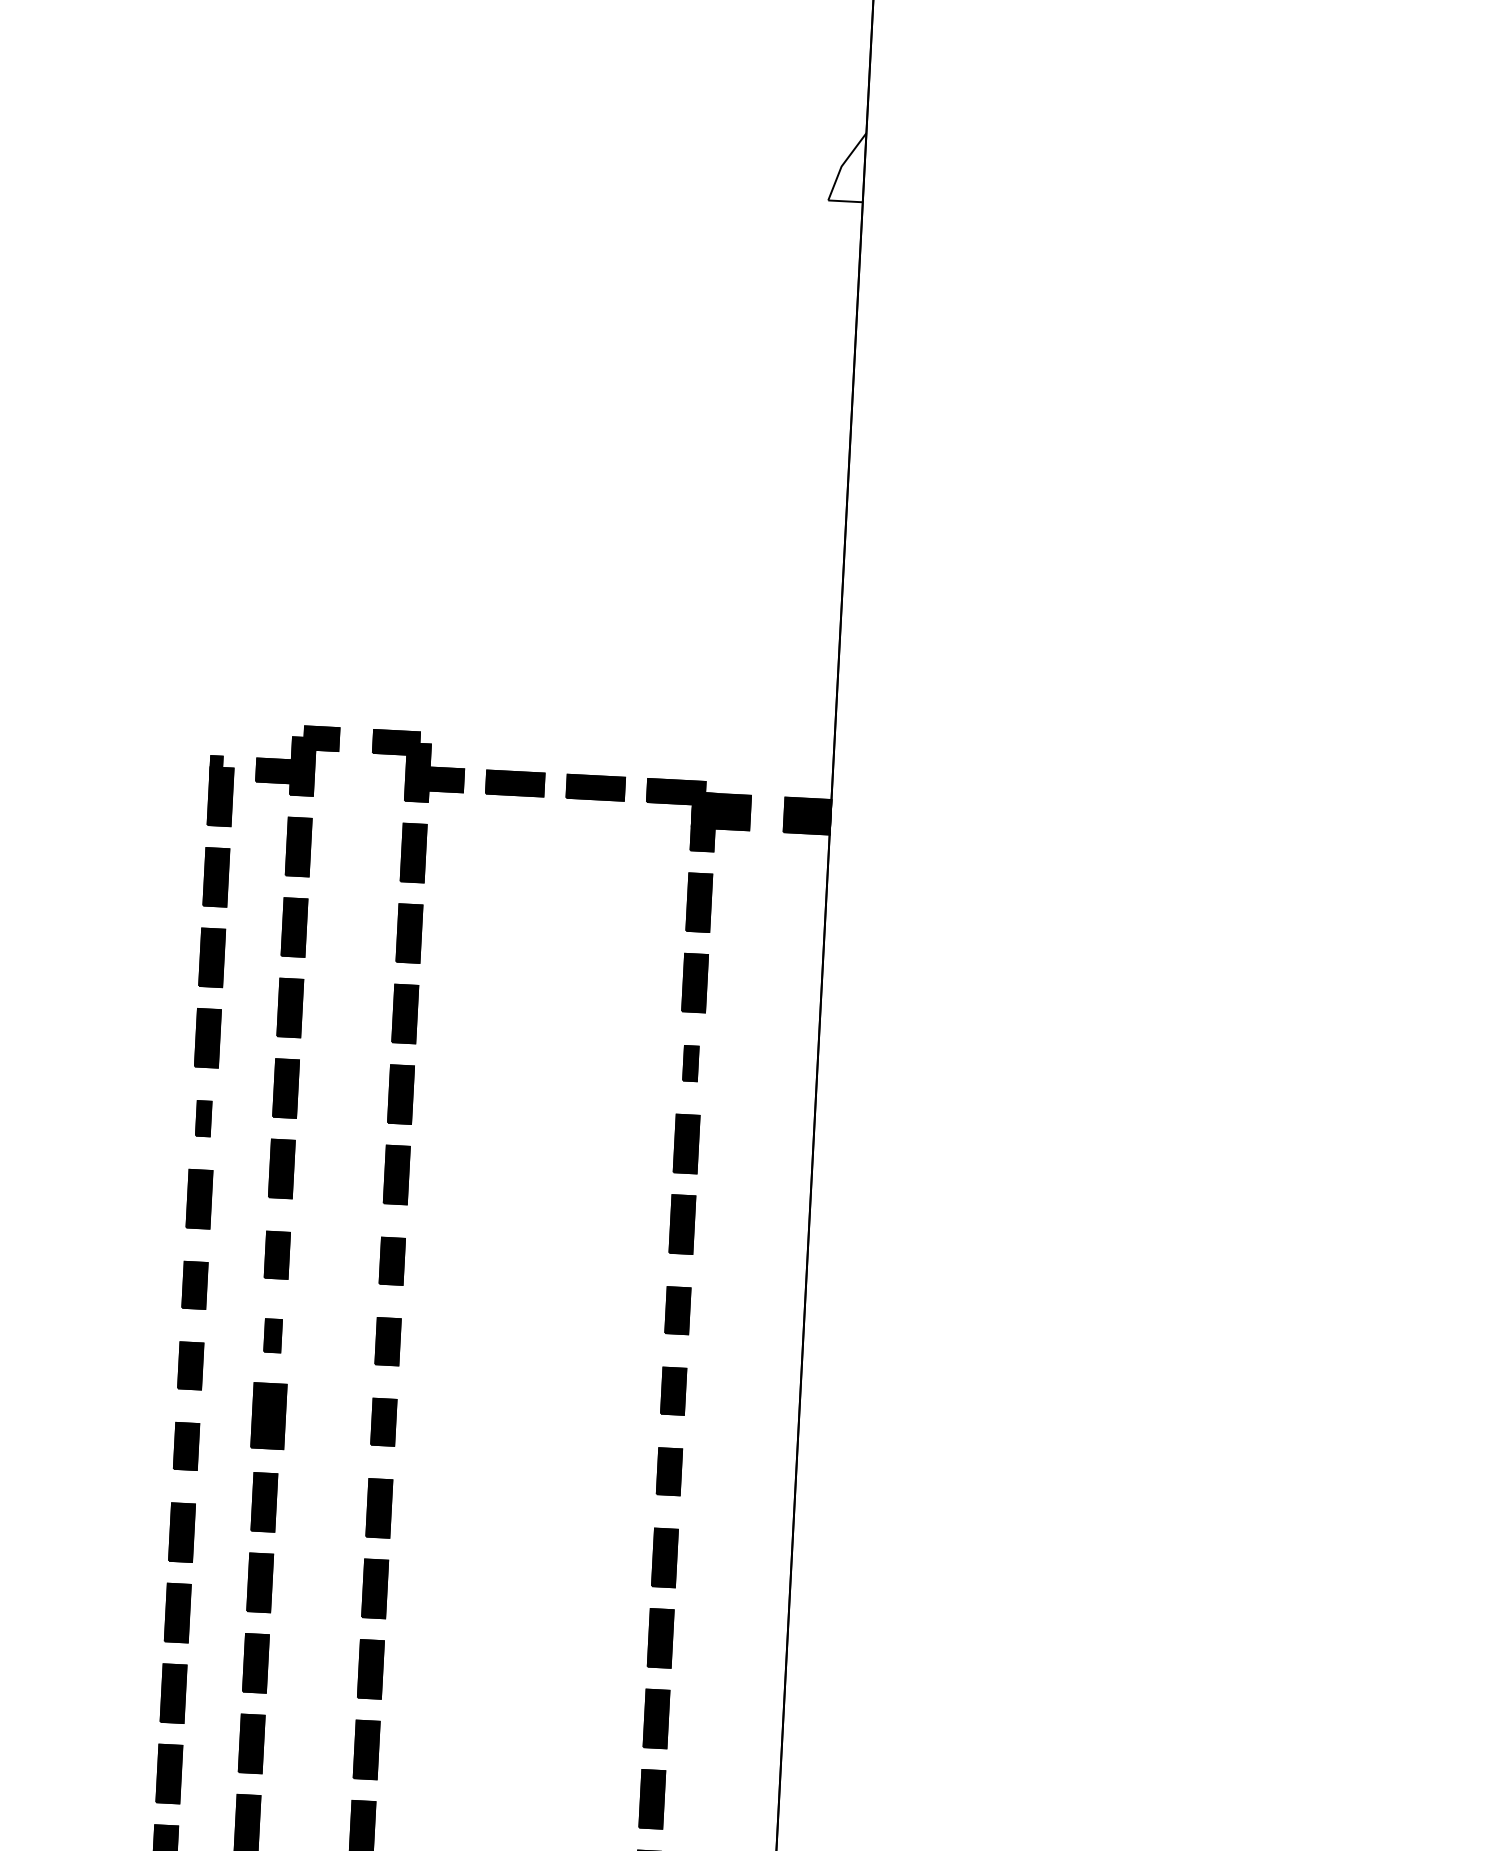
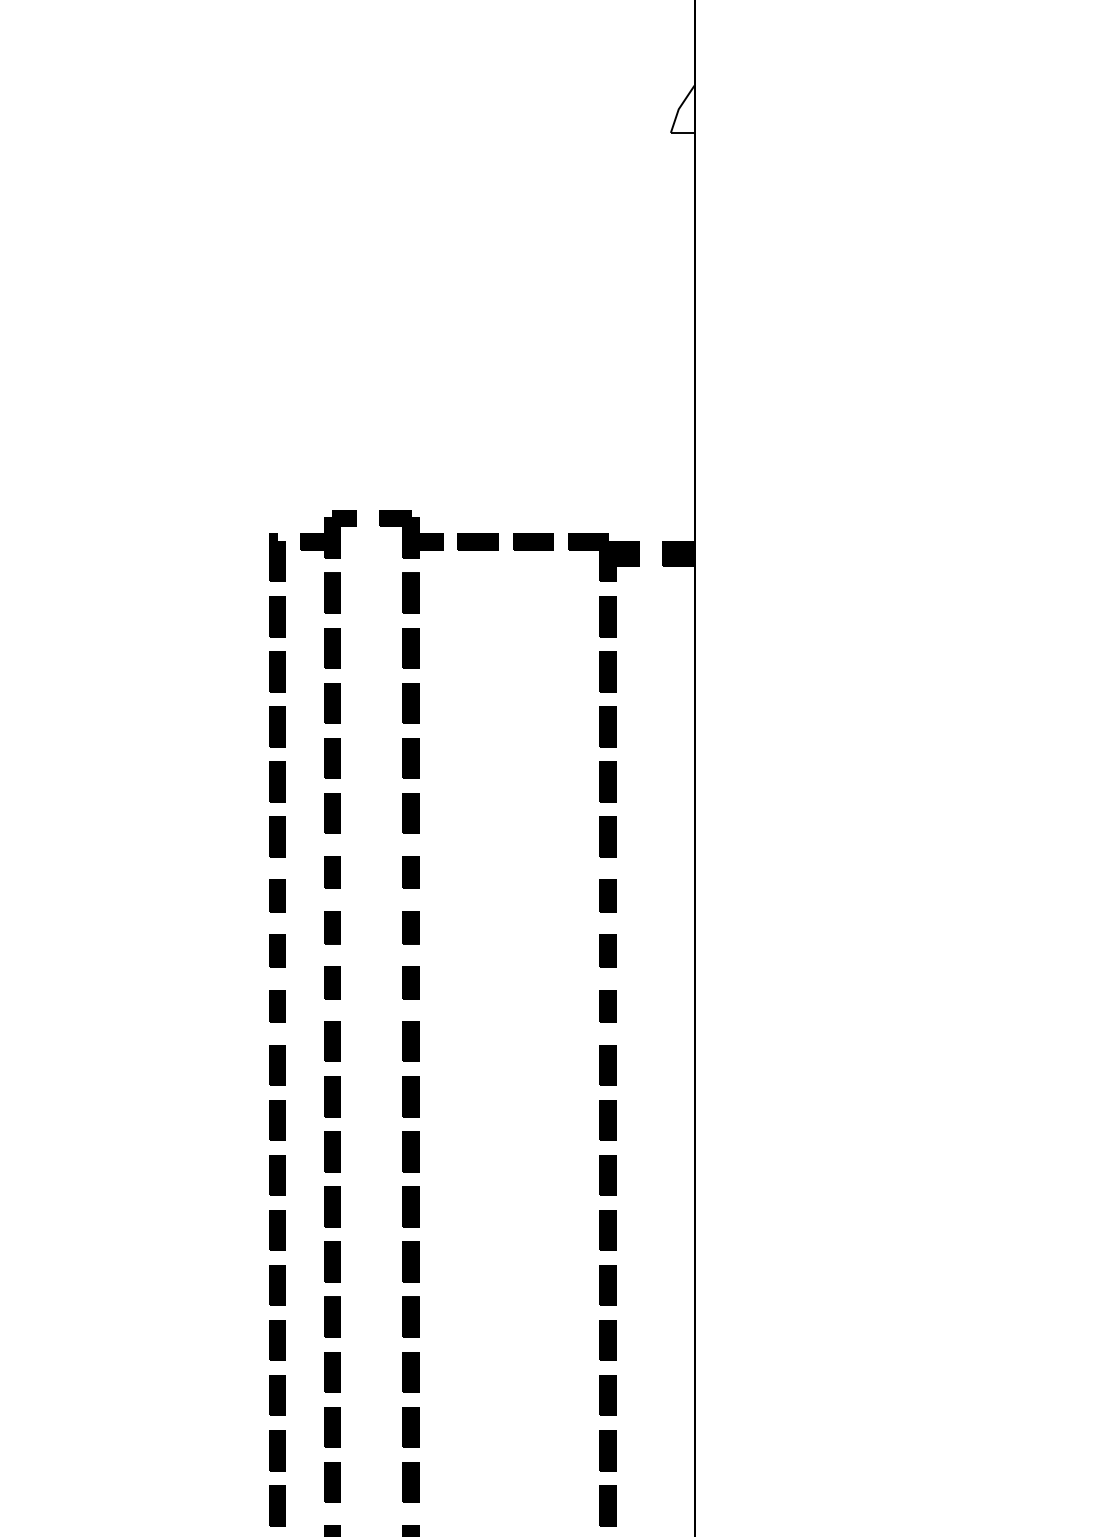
part: (690, 1062) -> (607, 726), size x1.67
part: (203, 1117) -> (277, 781), size x1.67
part: (273, 1335) -> (332, 927), size x1.43
part: (268, 1415) -> (332, 982), size x0.71

